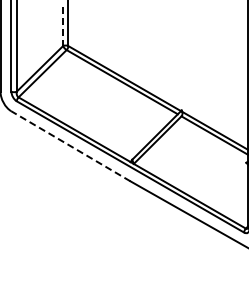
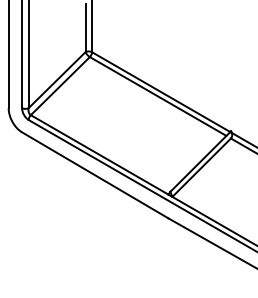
line: (63, 26) -> (86, 28), dashed -> solid
line: (70, 146) -> (94, 175), dashed -> solid

